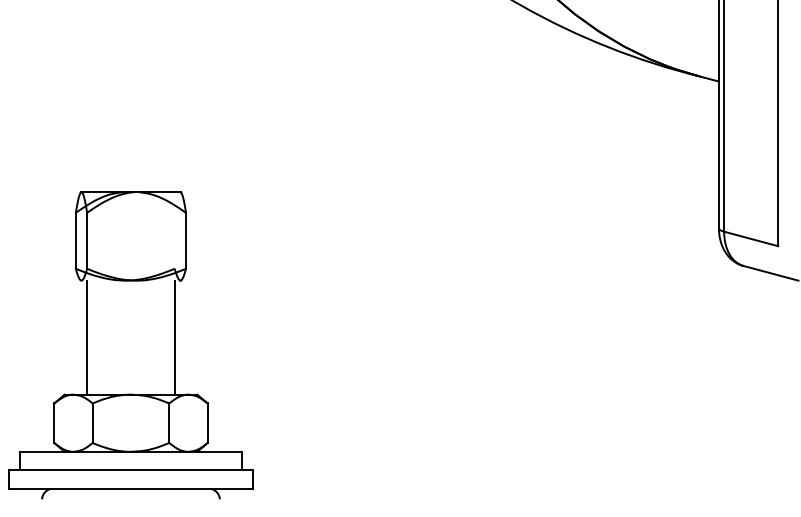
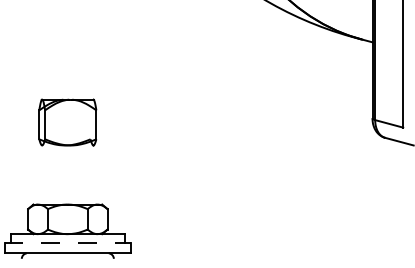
line: (85, 336) -> (44, 174), removed
line: (174, 336) -> (90, 174), removed
line: (132, 469) -> (68, 243), solid -> dashed

